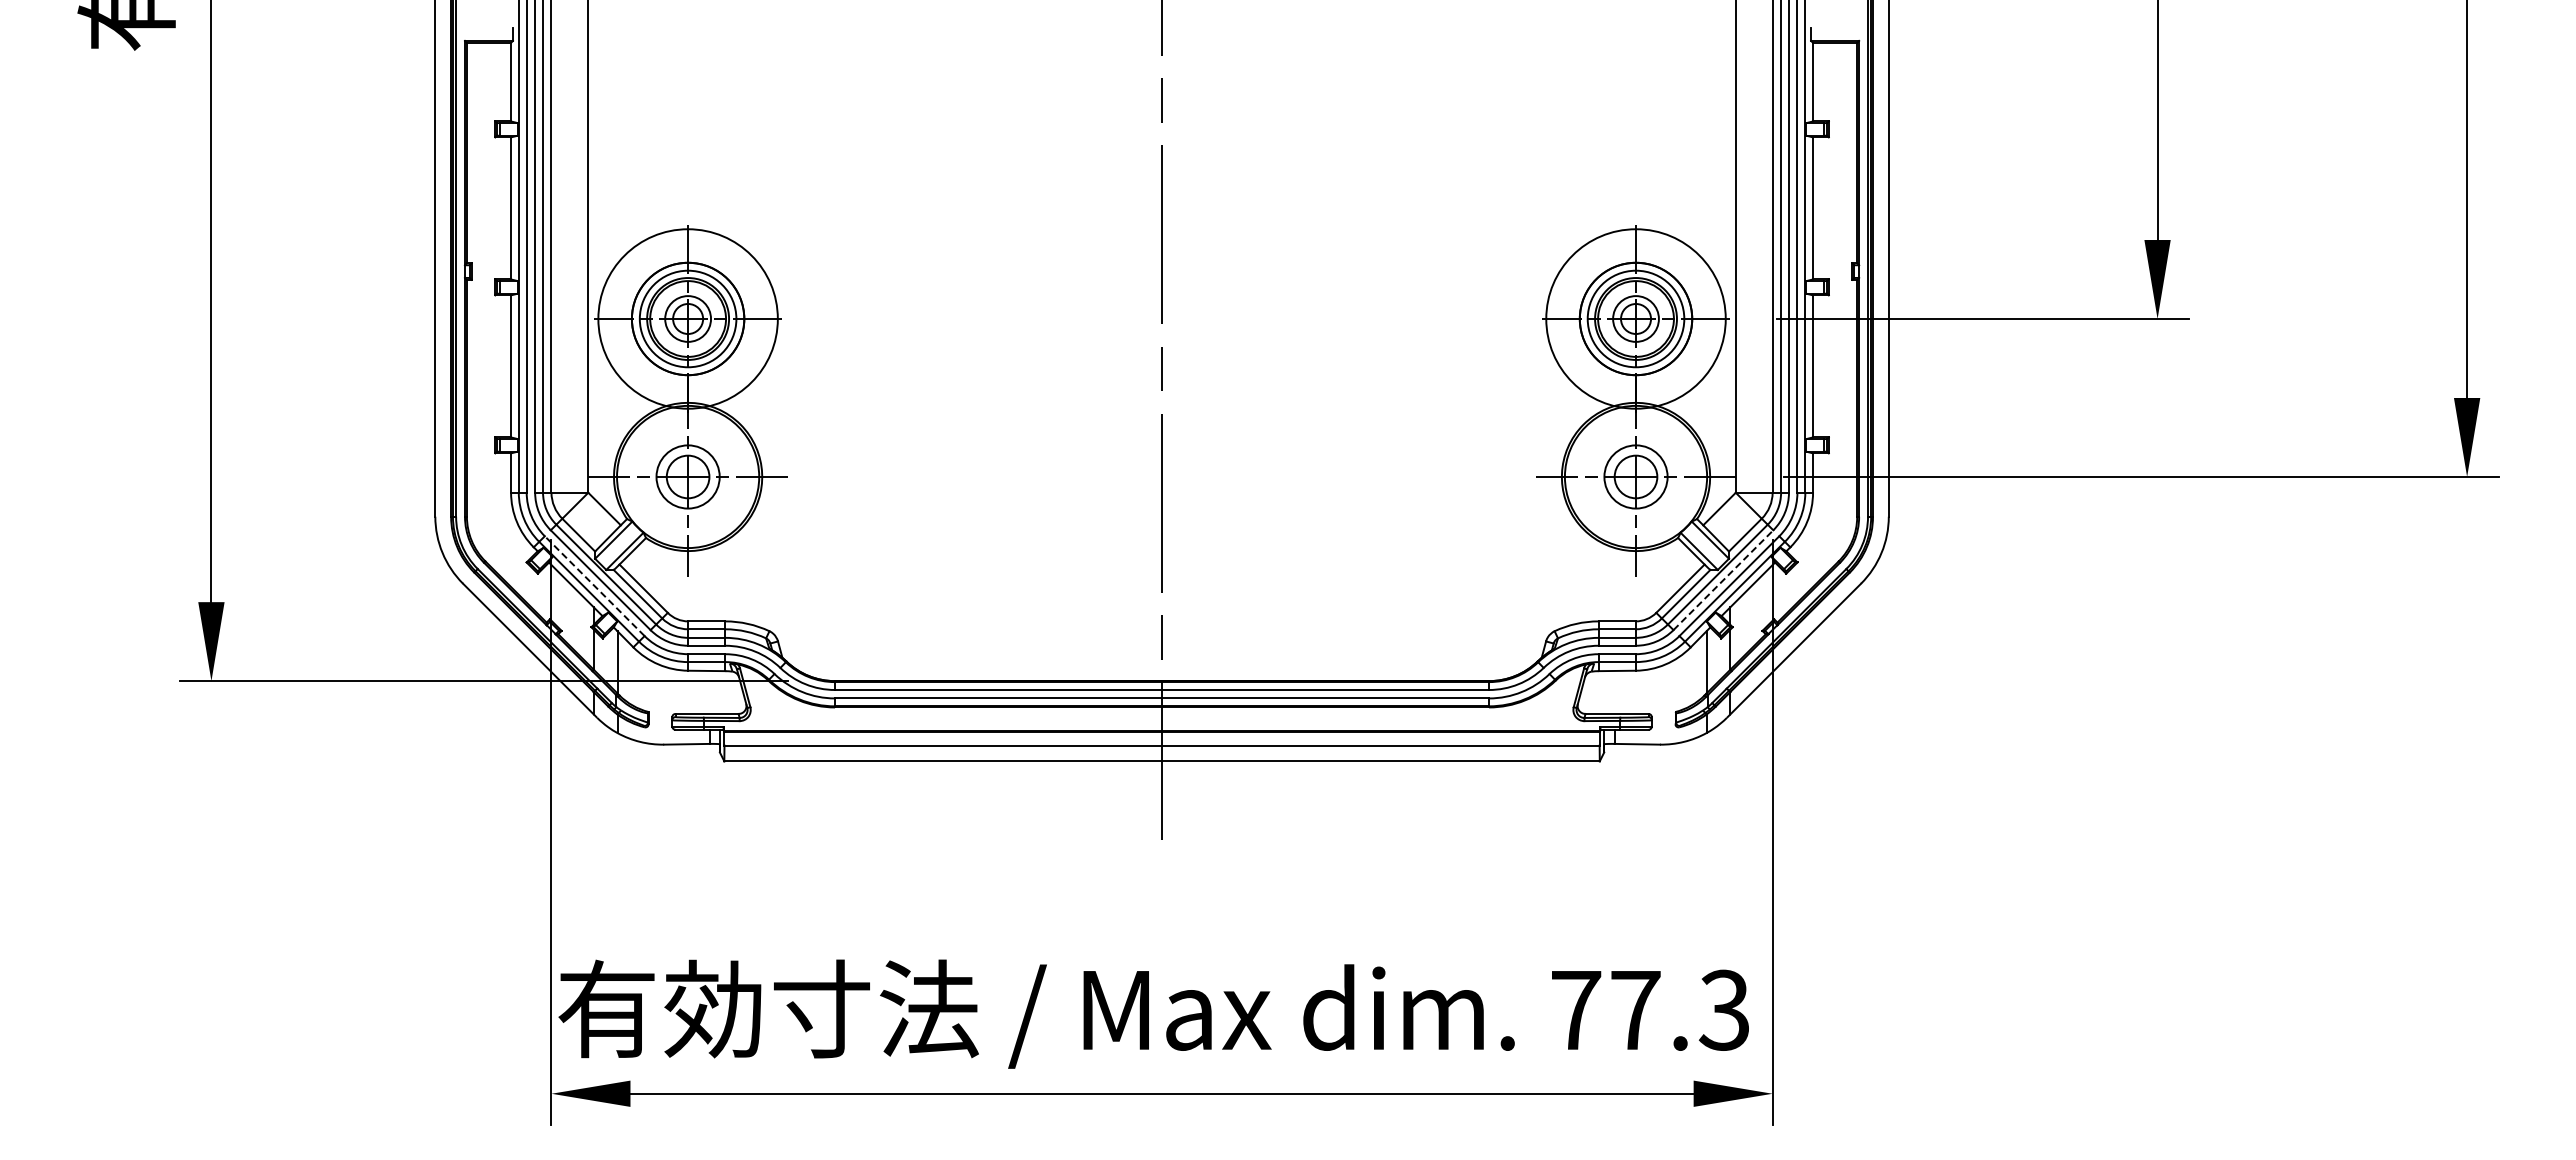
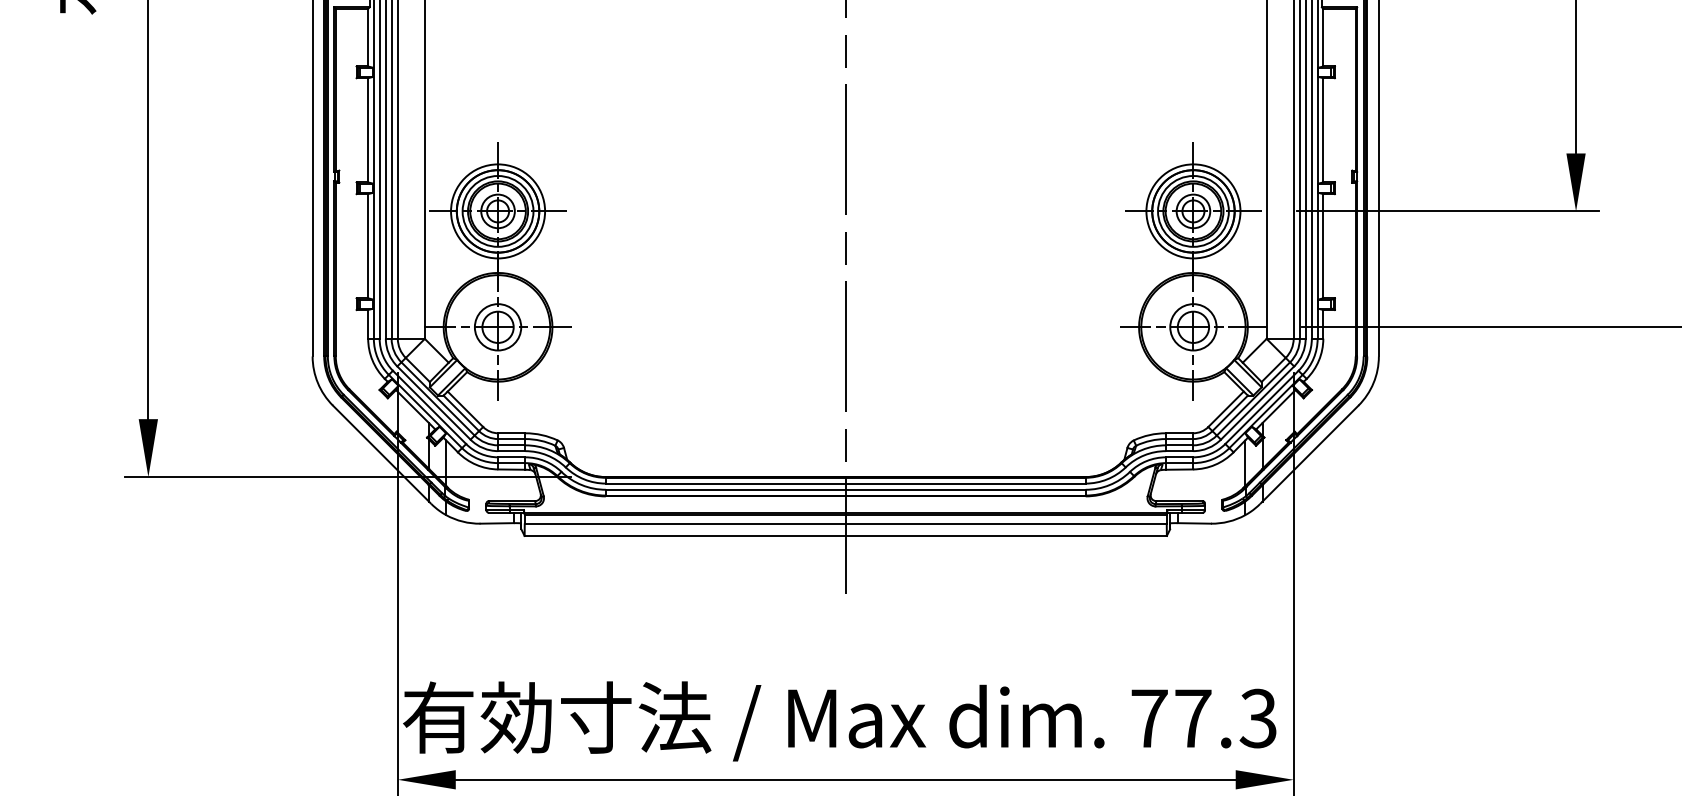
circle: (688, 318) -> (498, 211), size x0.71
circle: (1635, 318) -> (1193, 211), size x0.71
line: (1723, 580) -> (1257, 403), dashed -> solid
line: (594, 586) -> (429, 407), dashed -> solid

